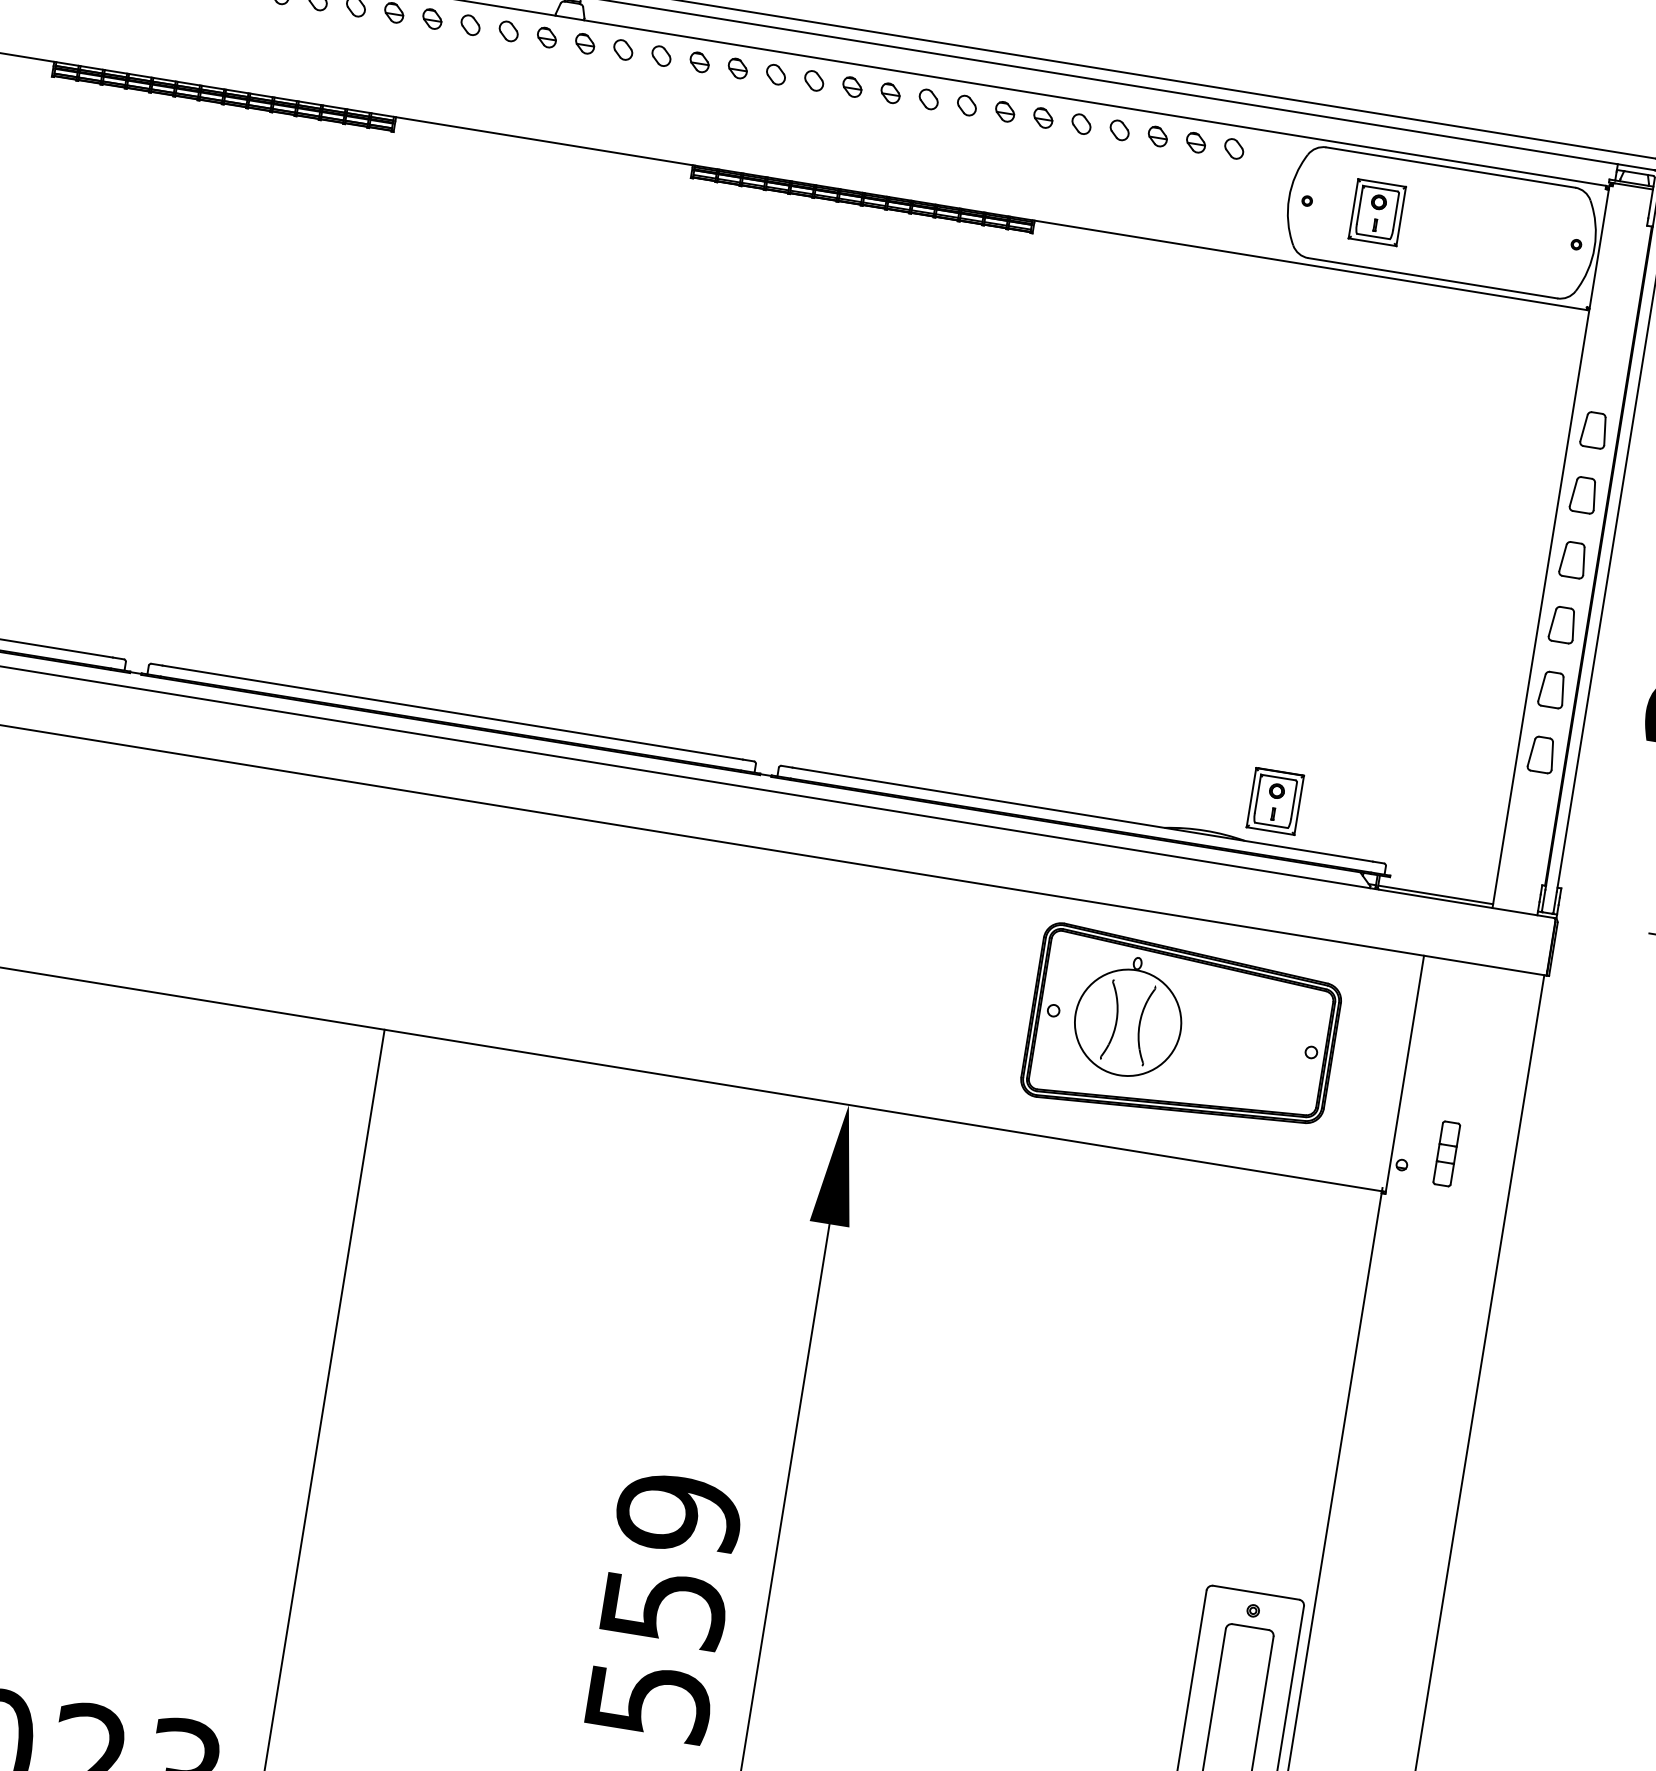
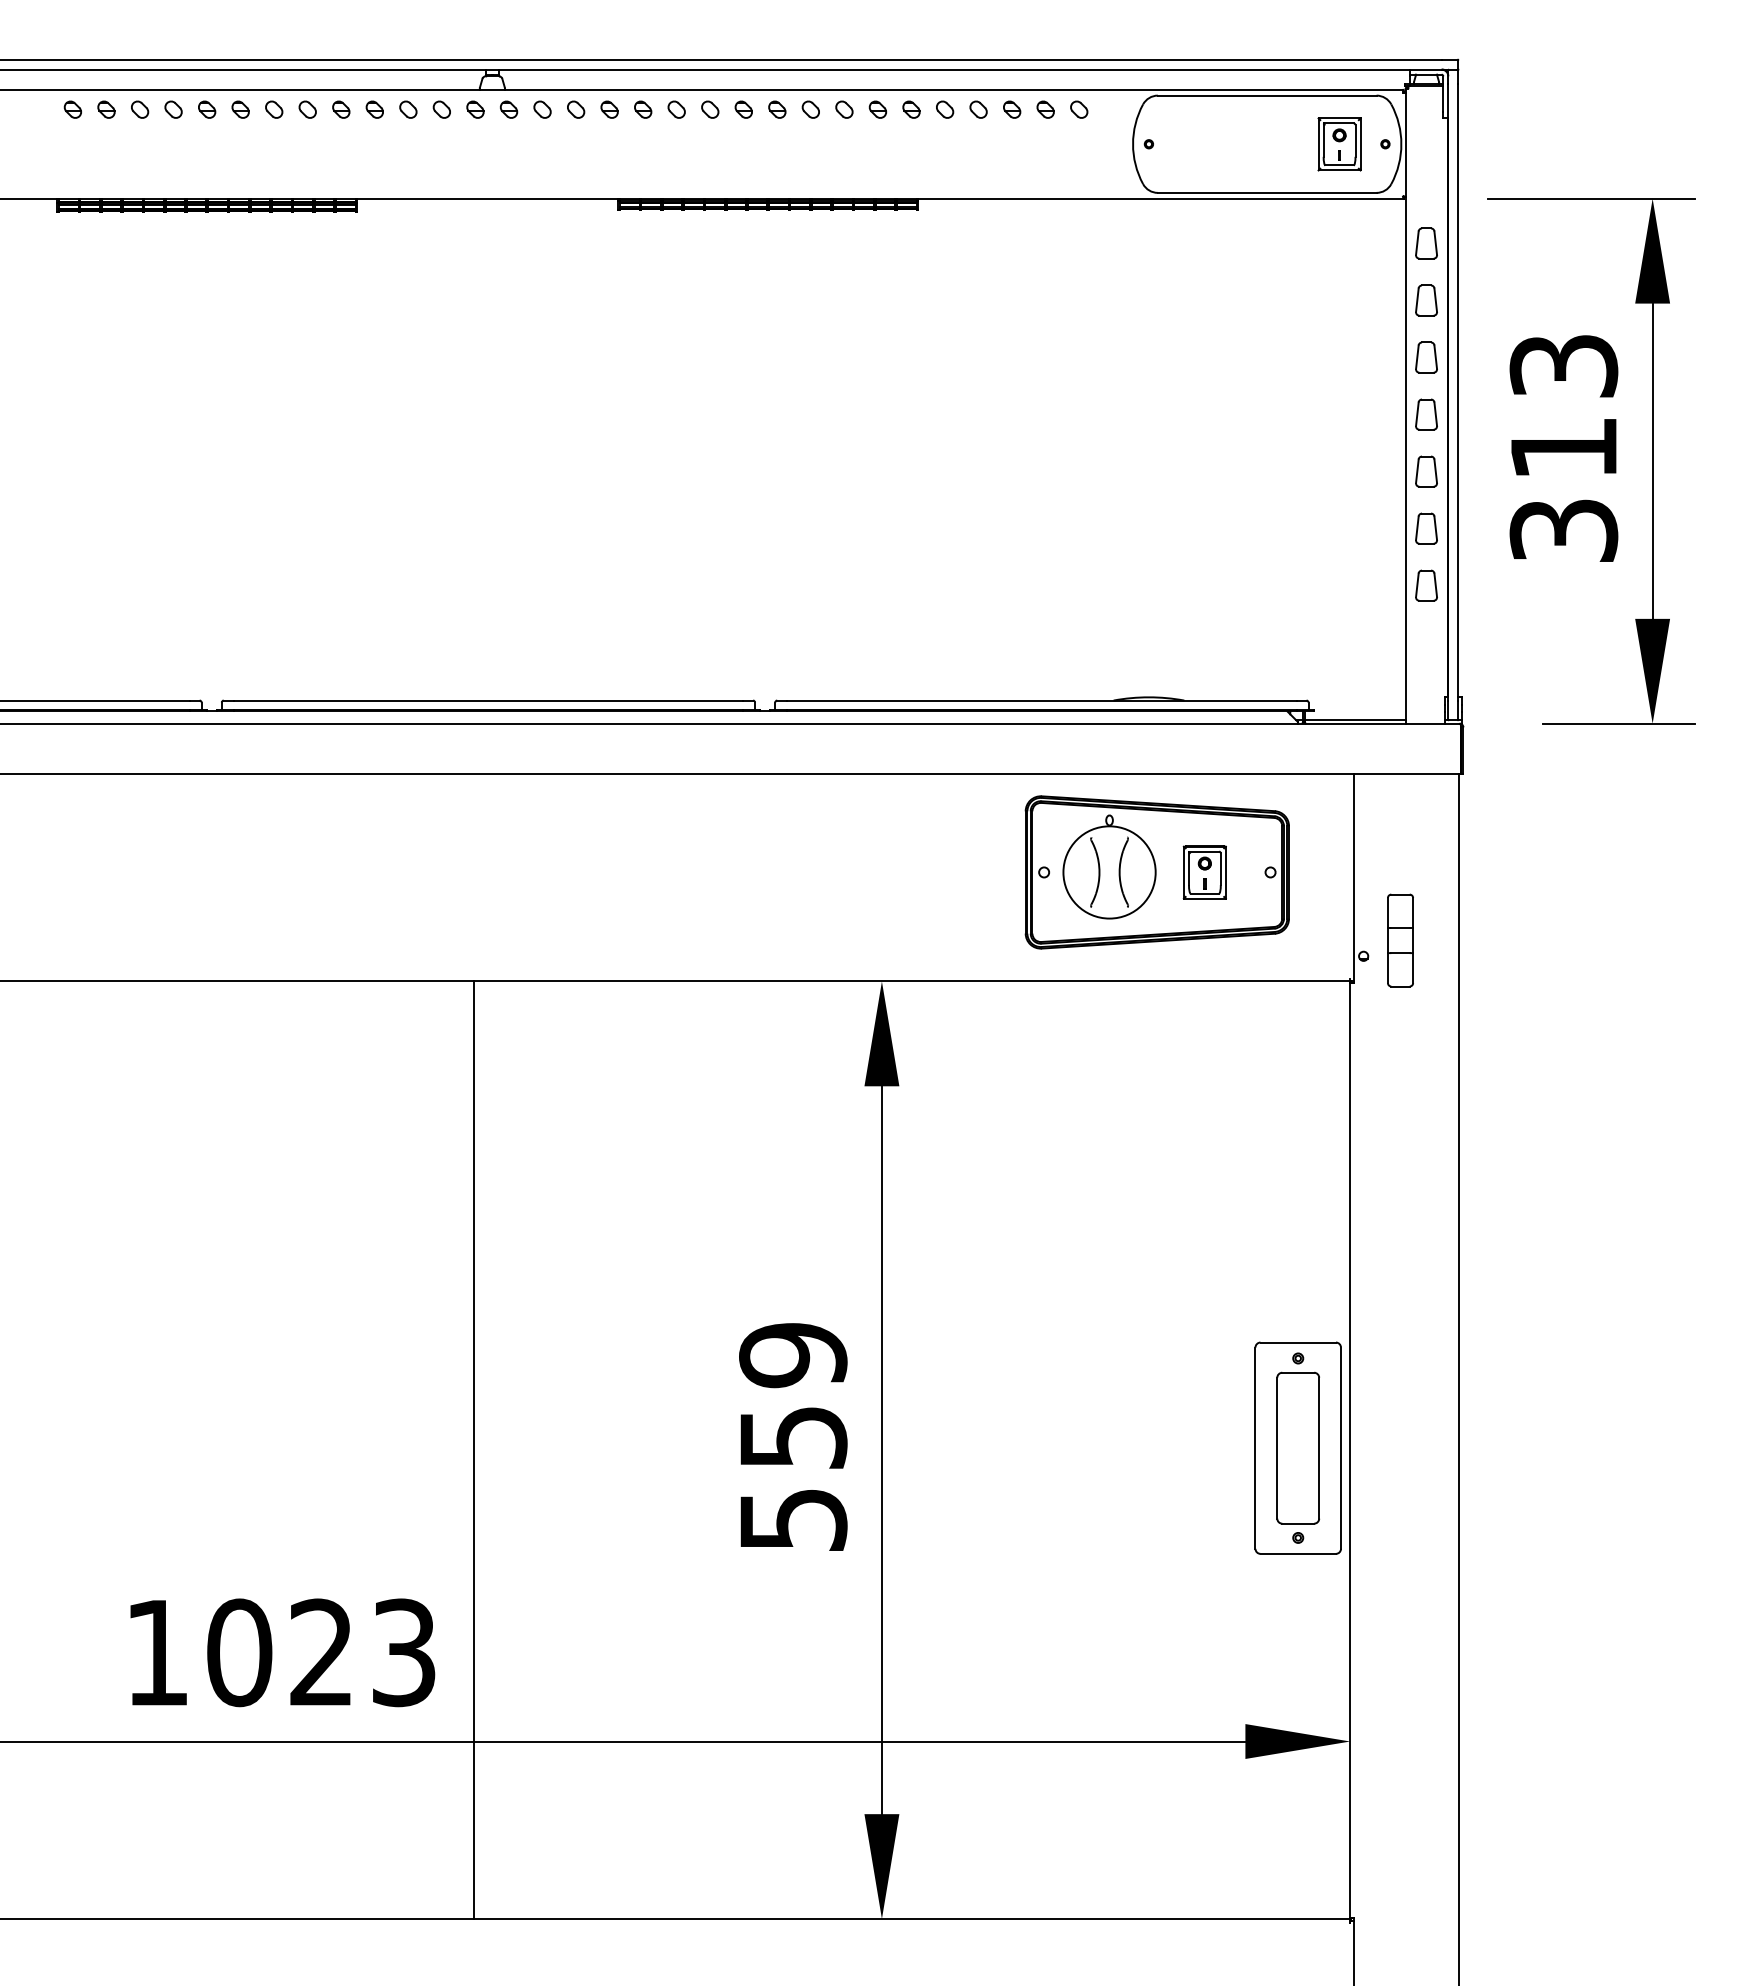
part: (1377, 212) -> (1339, 144), moved
part: (1604, 365) -> (1426, 243), added
part: (1274, 801) -> (1204, 872), moved
part: (1446, 1153) -> (1400, 940), size x1.67

